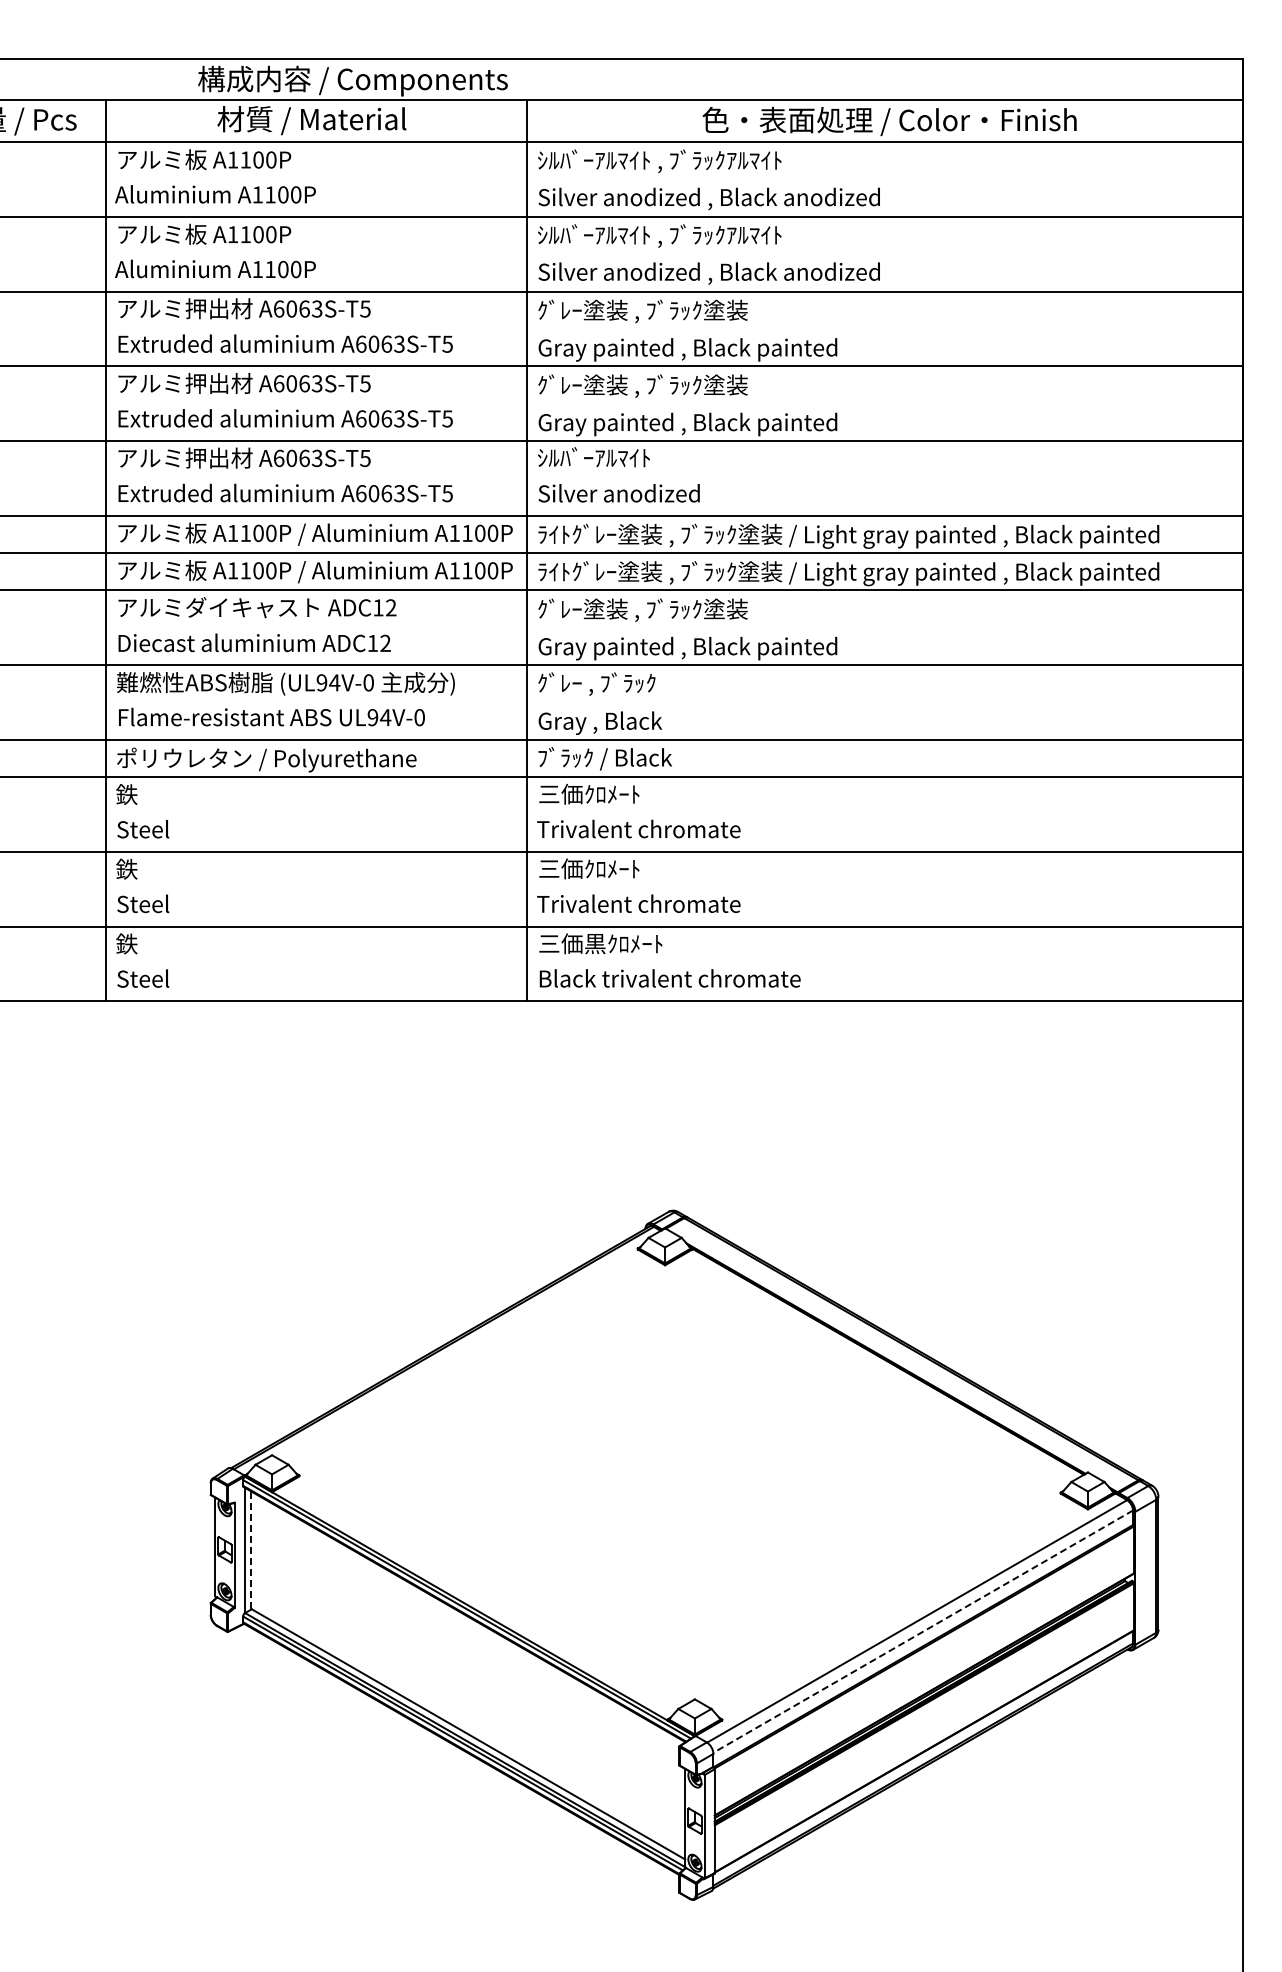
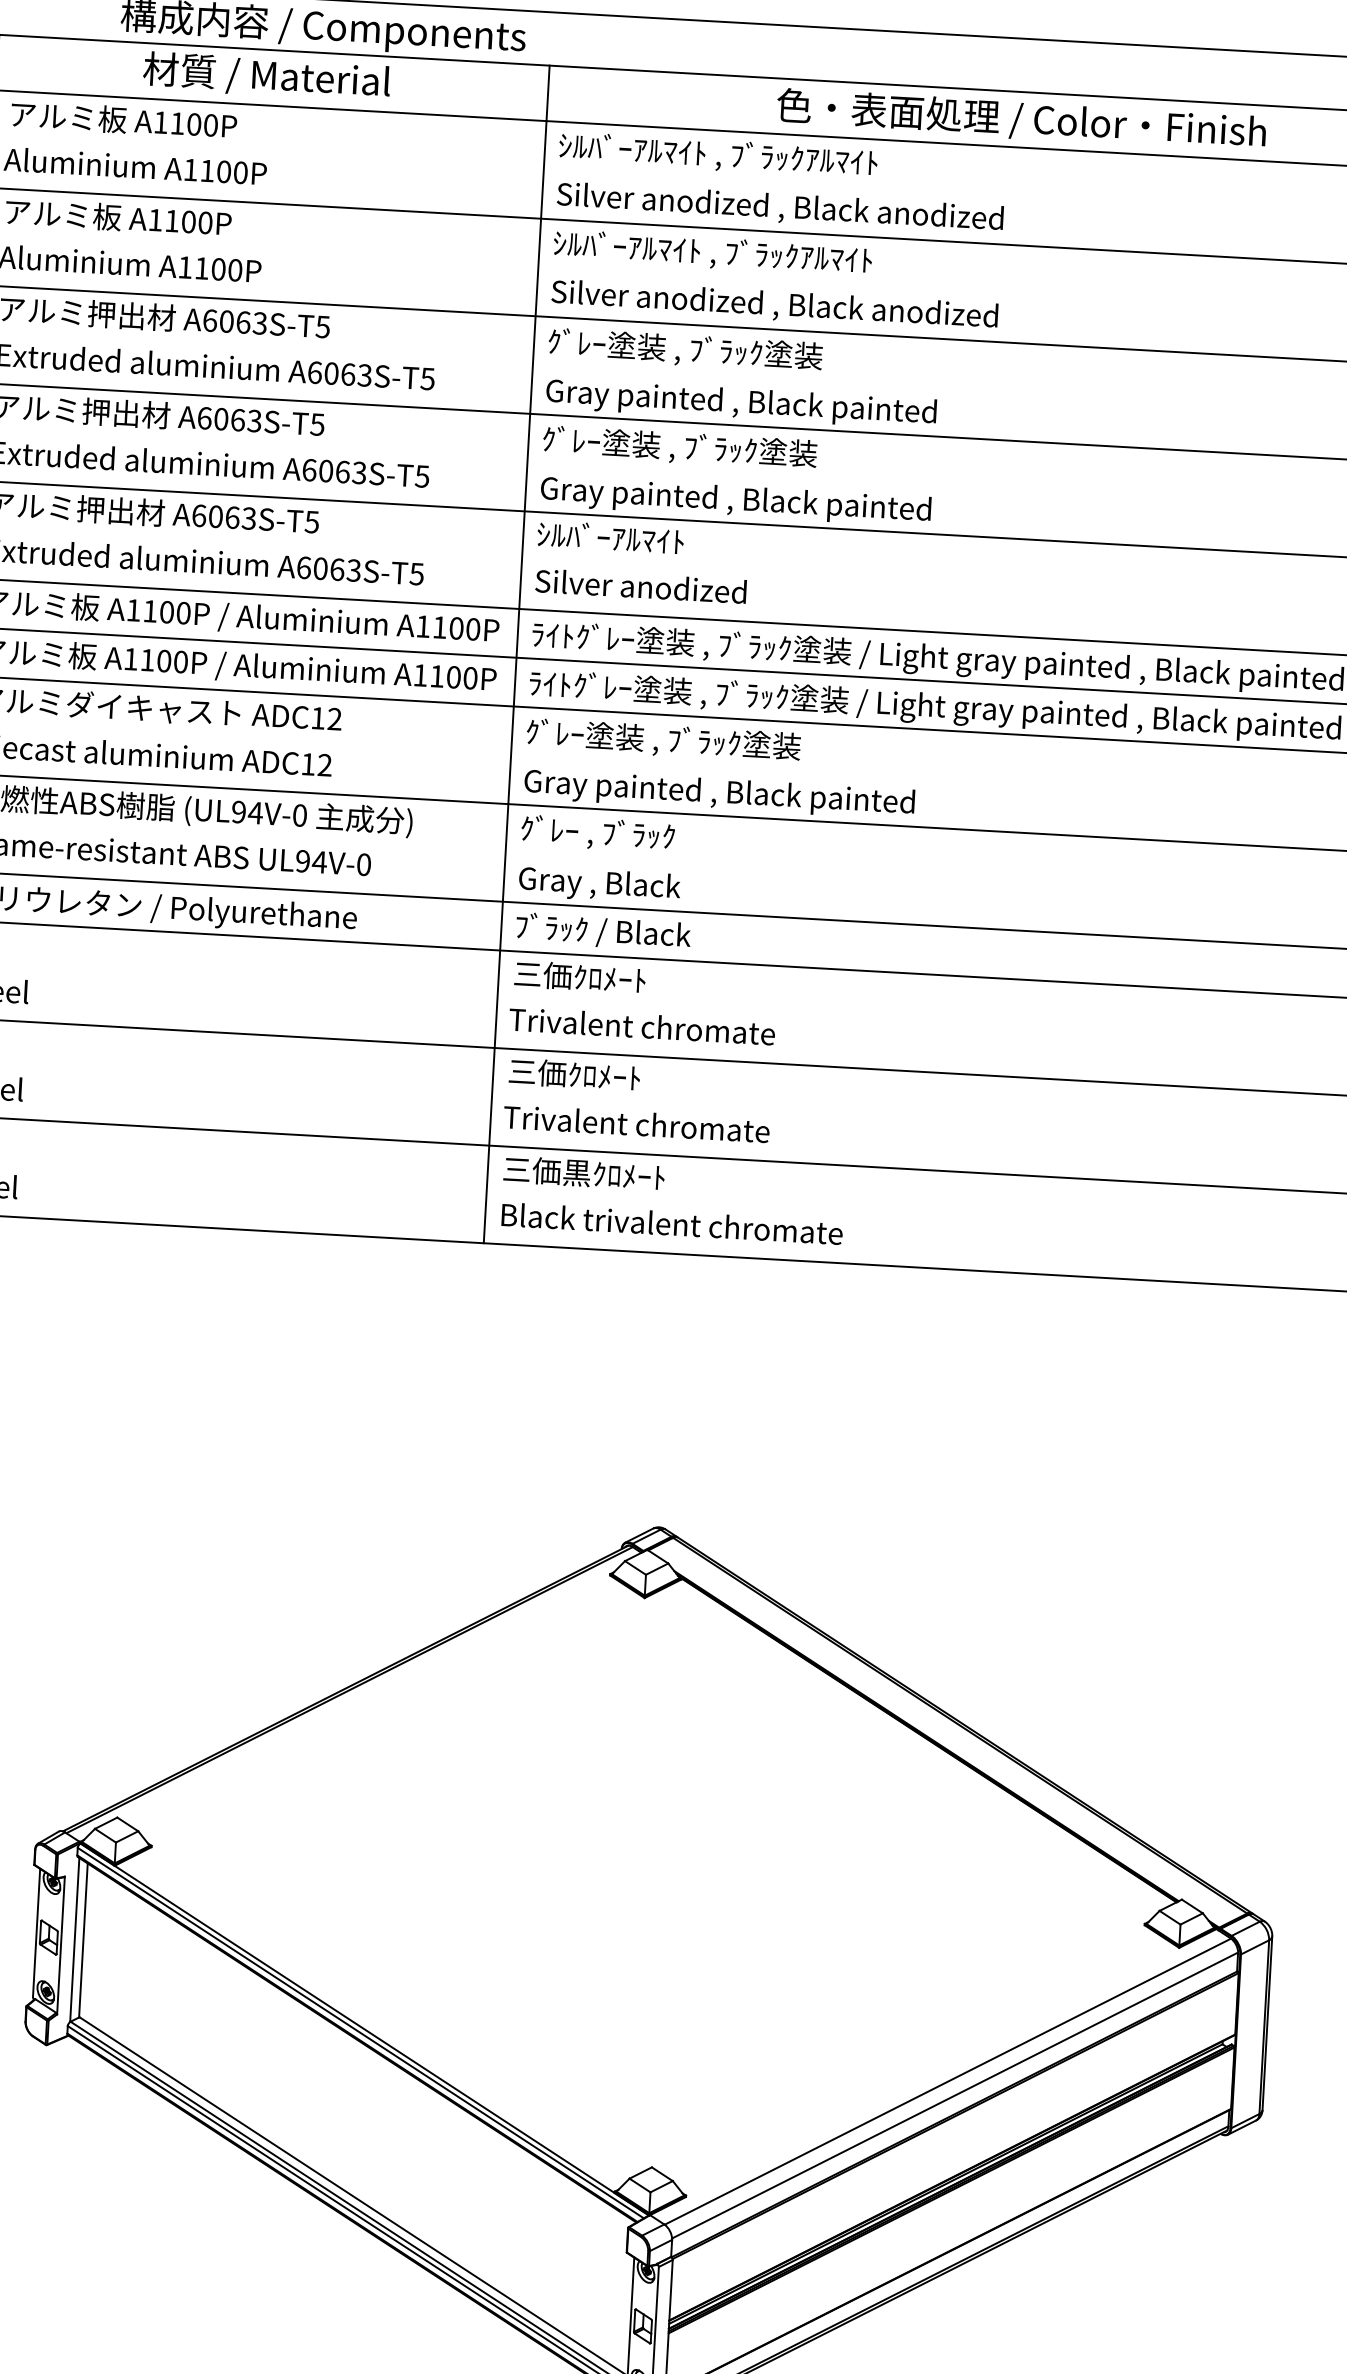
line: (251, 1550) -> (83, 1940), dashed -> solid
line: (922, 1631) -> (954, 2095), dashed -> solid

